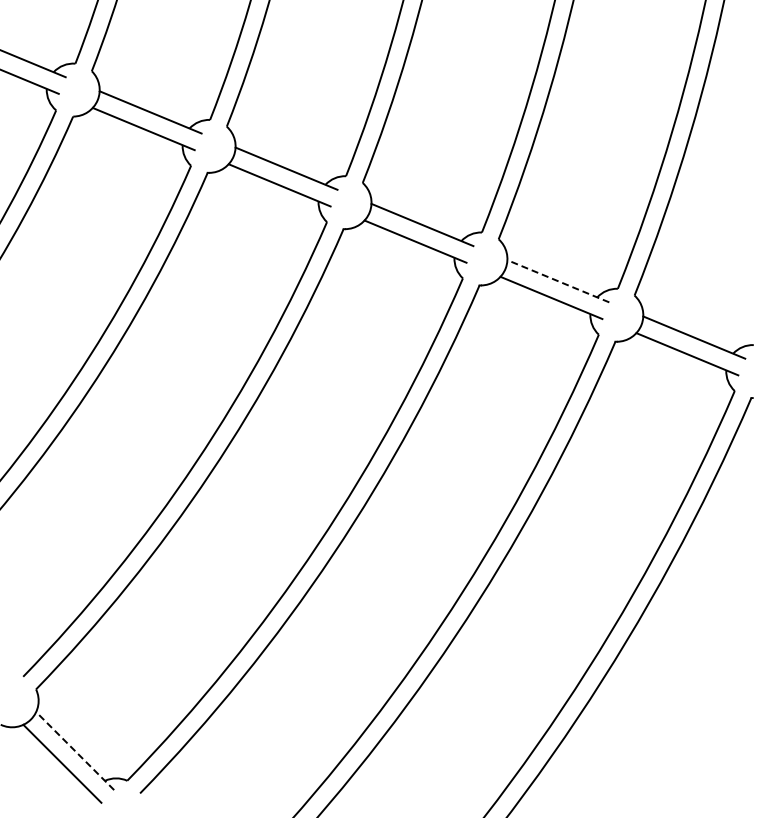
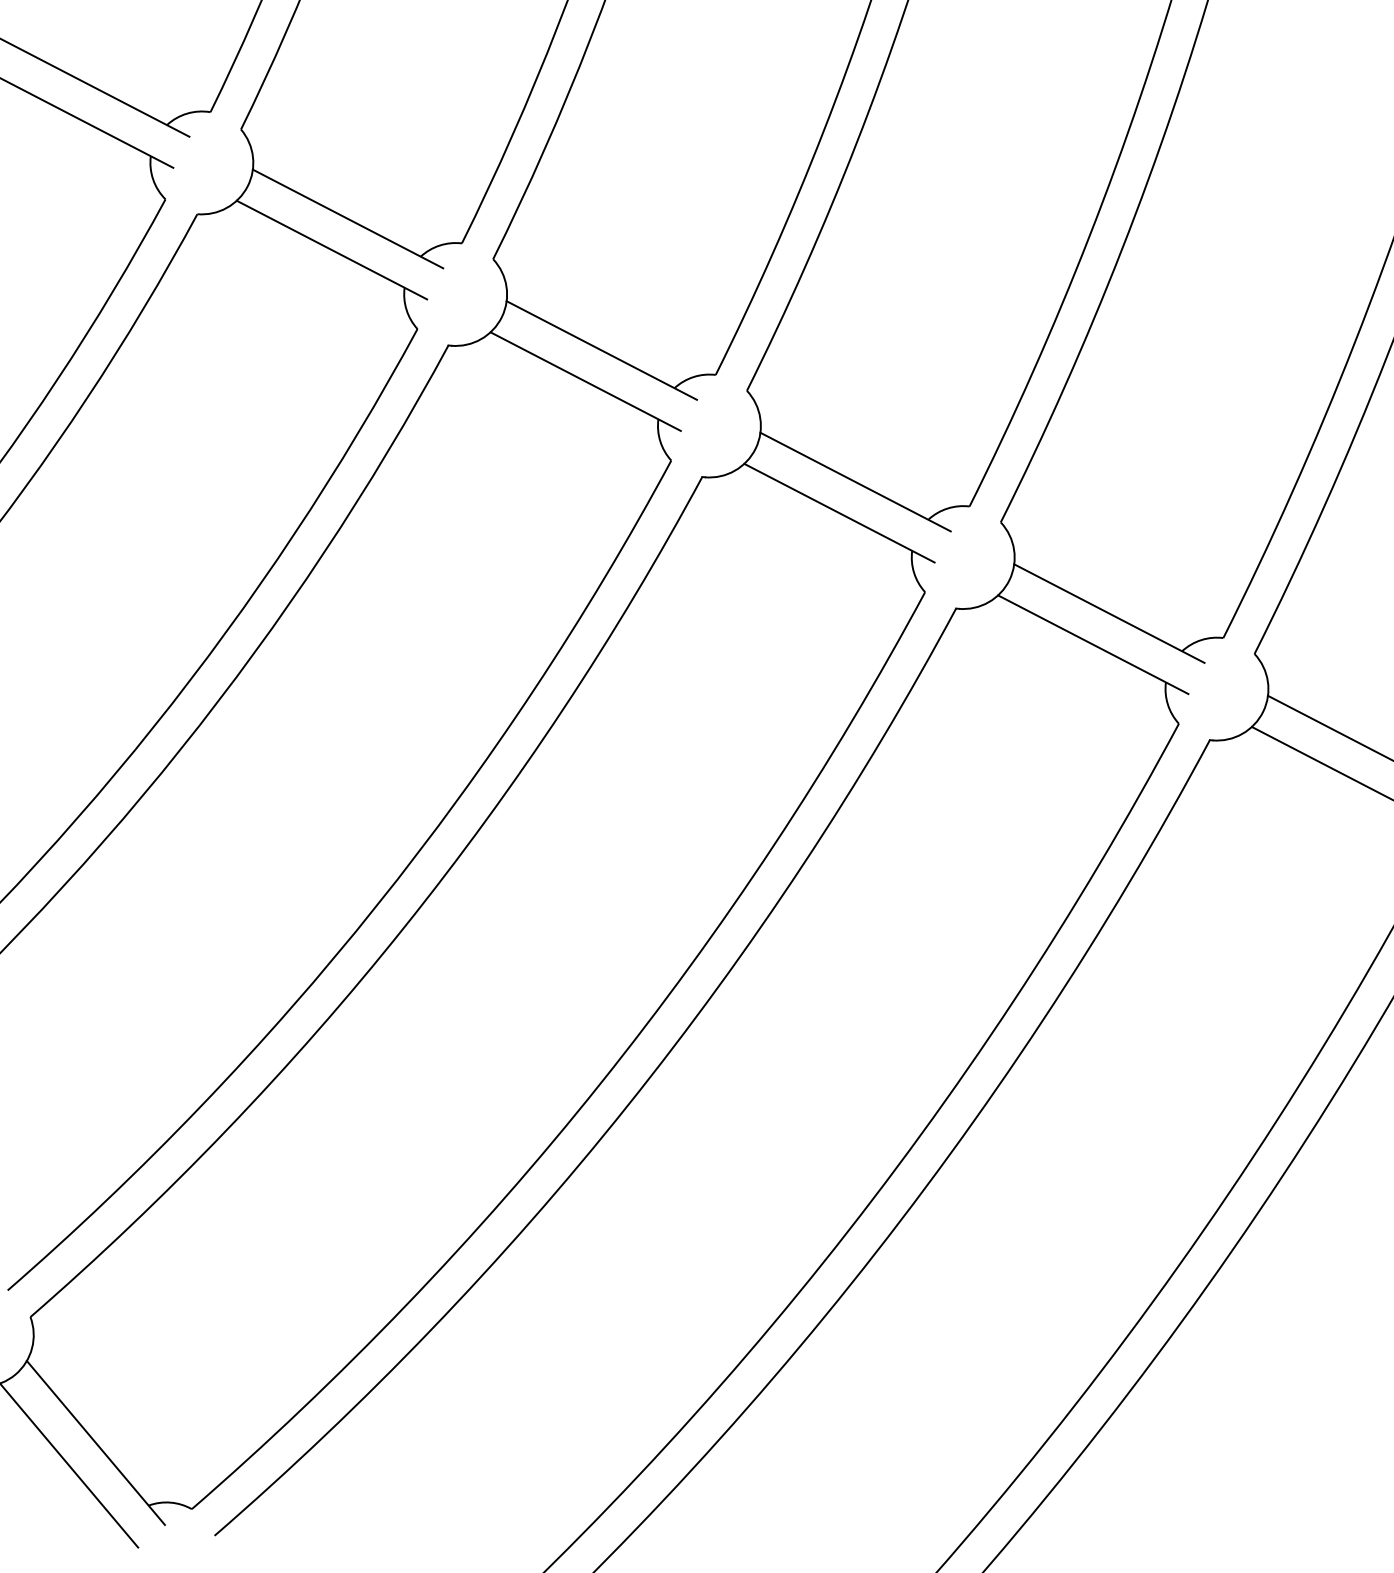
line: (557, 281) -> (1107, 613), dashed -> solid
line: (74, 750) -> (94, 1441), dashed -> solid

